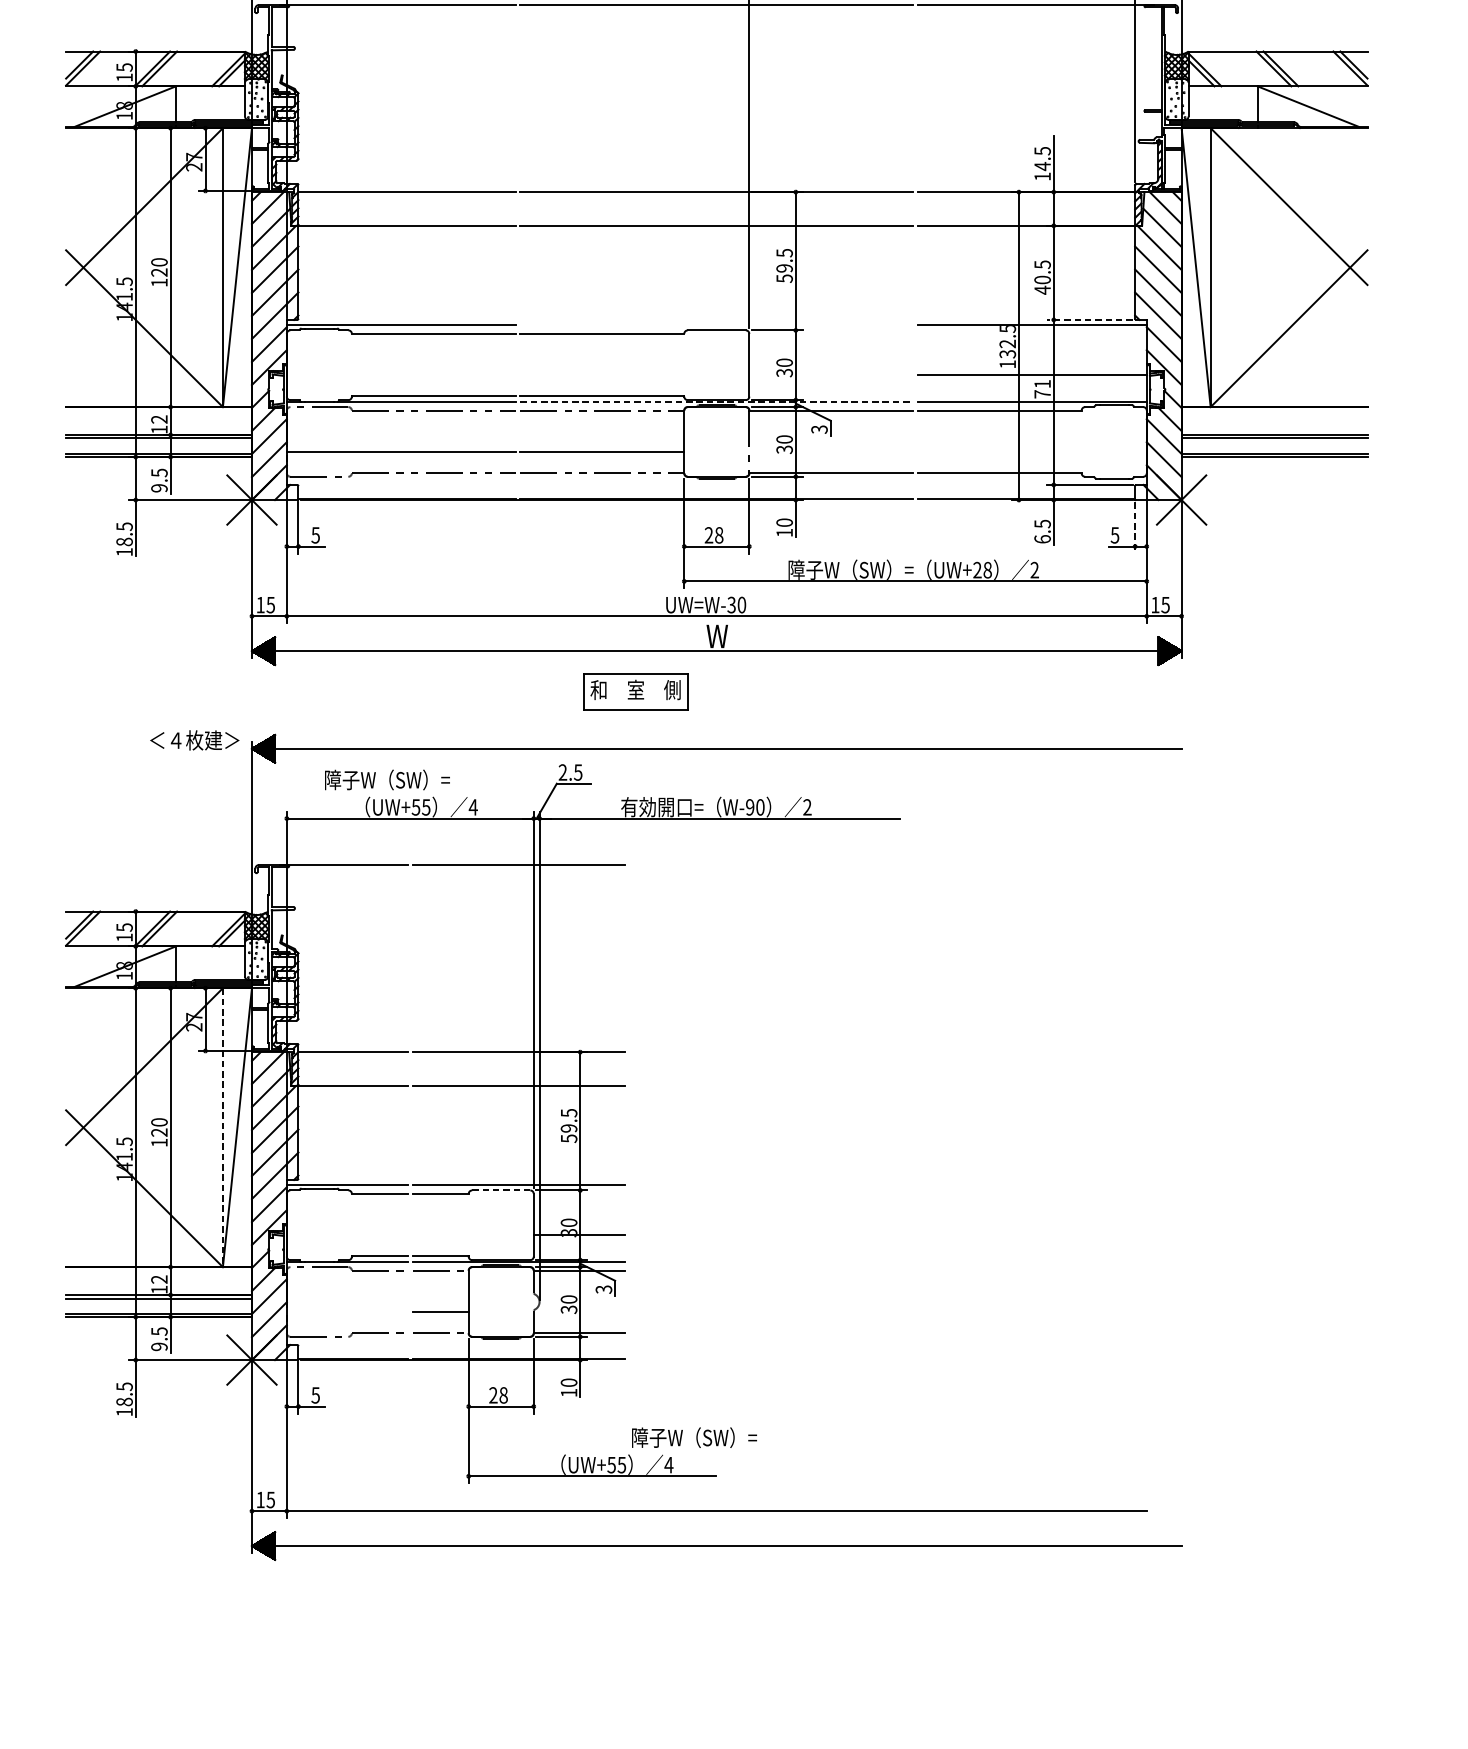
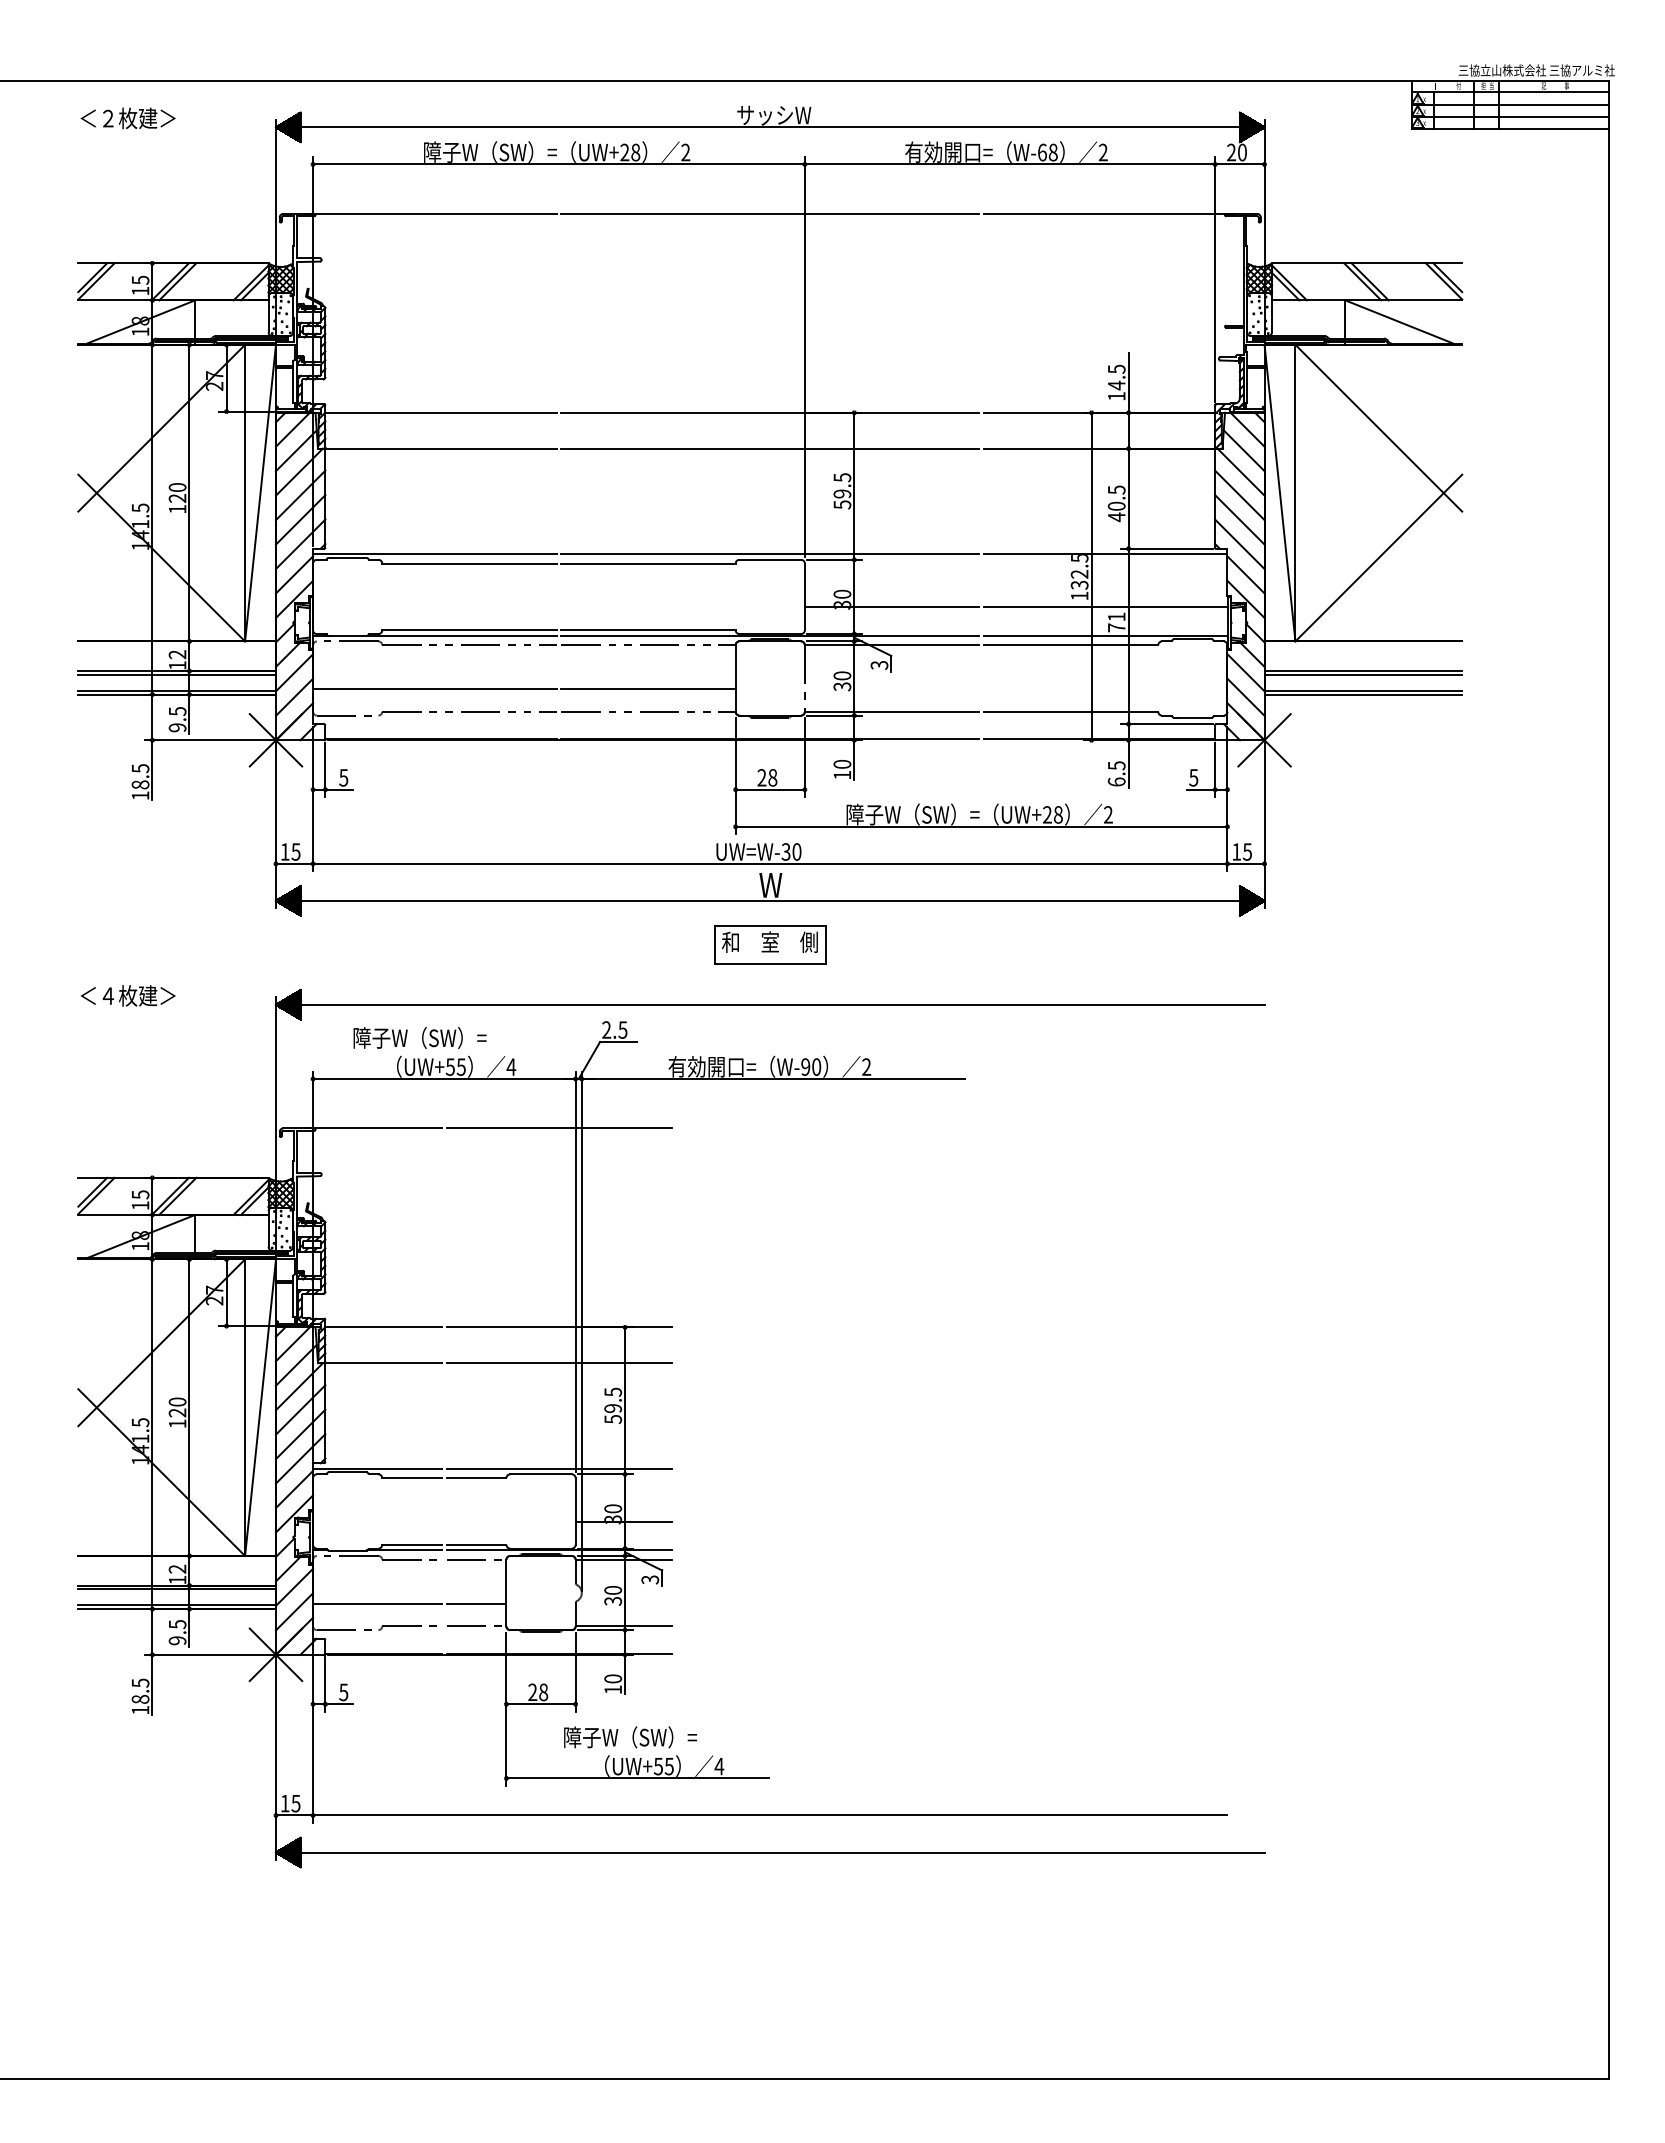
line: (1089, 319) -> (1166, 548), dashed -> solid
line: (717, 325) -> (770, 554), added
line: (830, 375) -> (891, 607), added
line: (717, 401) -> (770, 635), dashed -> solid
line: (1135, 528) -> (1215, 770), dashed -> solid
part: (636, 692) -> (770, 944), moved
text: (194, 740) -> (127, 995), moved
line: (223, 1128) -> (245, 1408), dashed -> solid
line: (501, 1190) -> (541, 1474), dashed -> solid
line: (347, 1311) -> (377, 1603), added
text: (694, 1437) -> (630, 1737), moved

